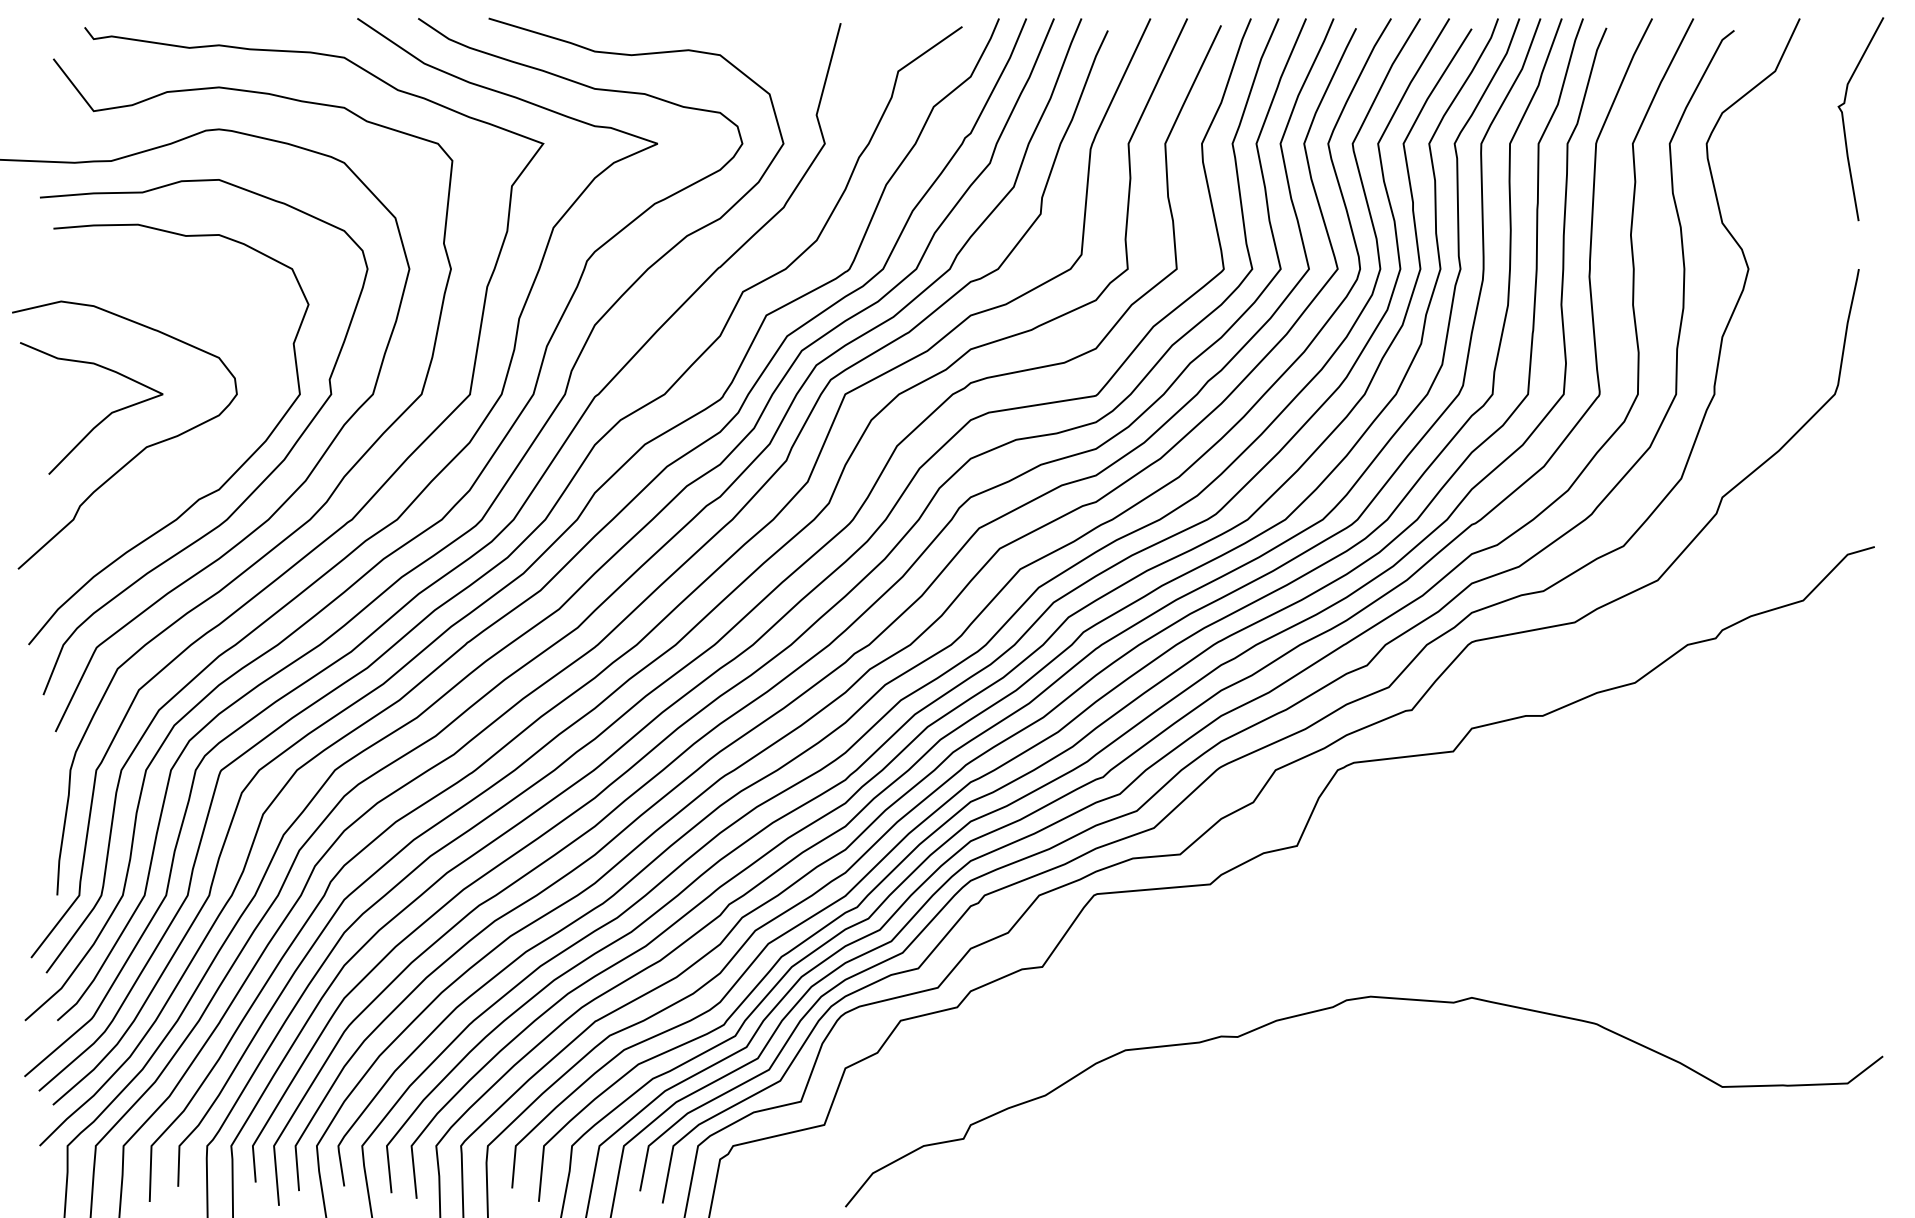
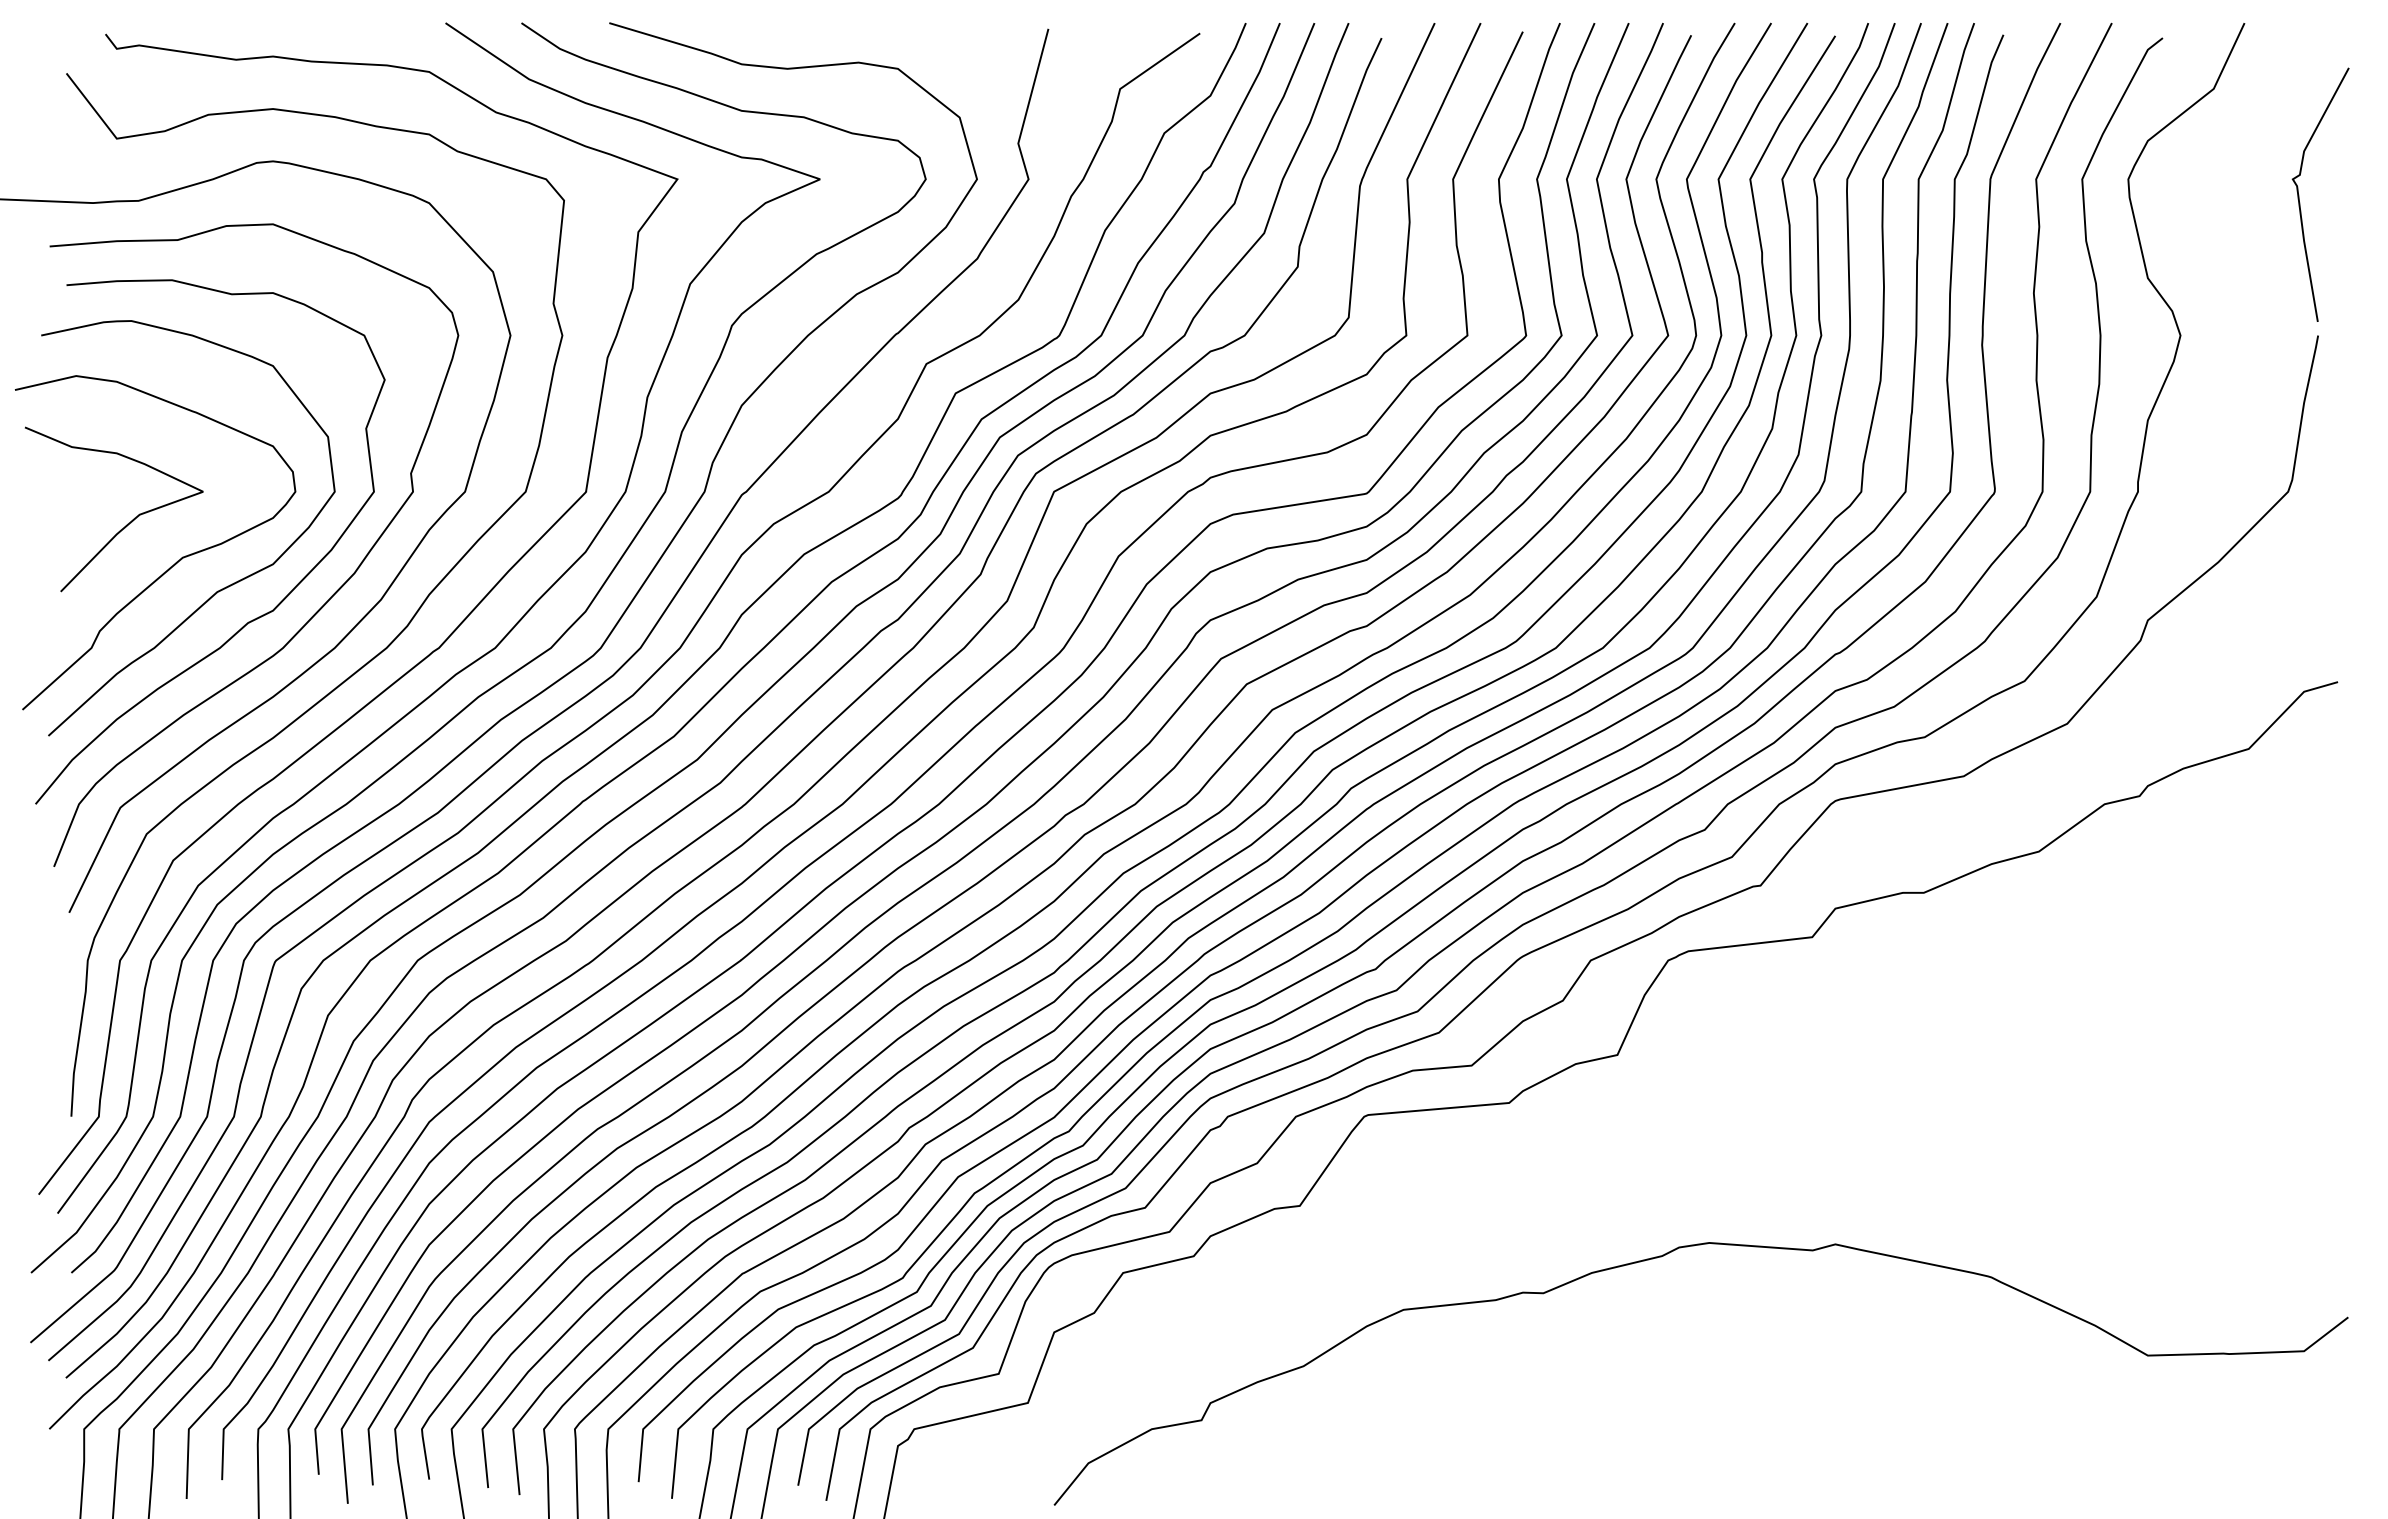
curve: (1844, 121) -> (2300, 197), moved
curve: (176, 472) -> (220, 589), added

